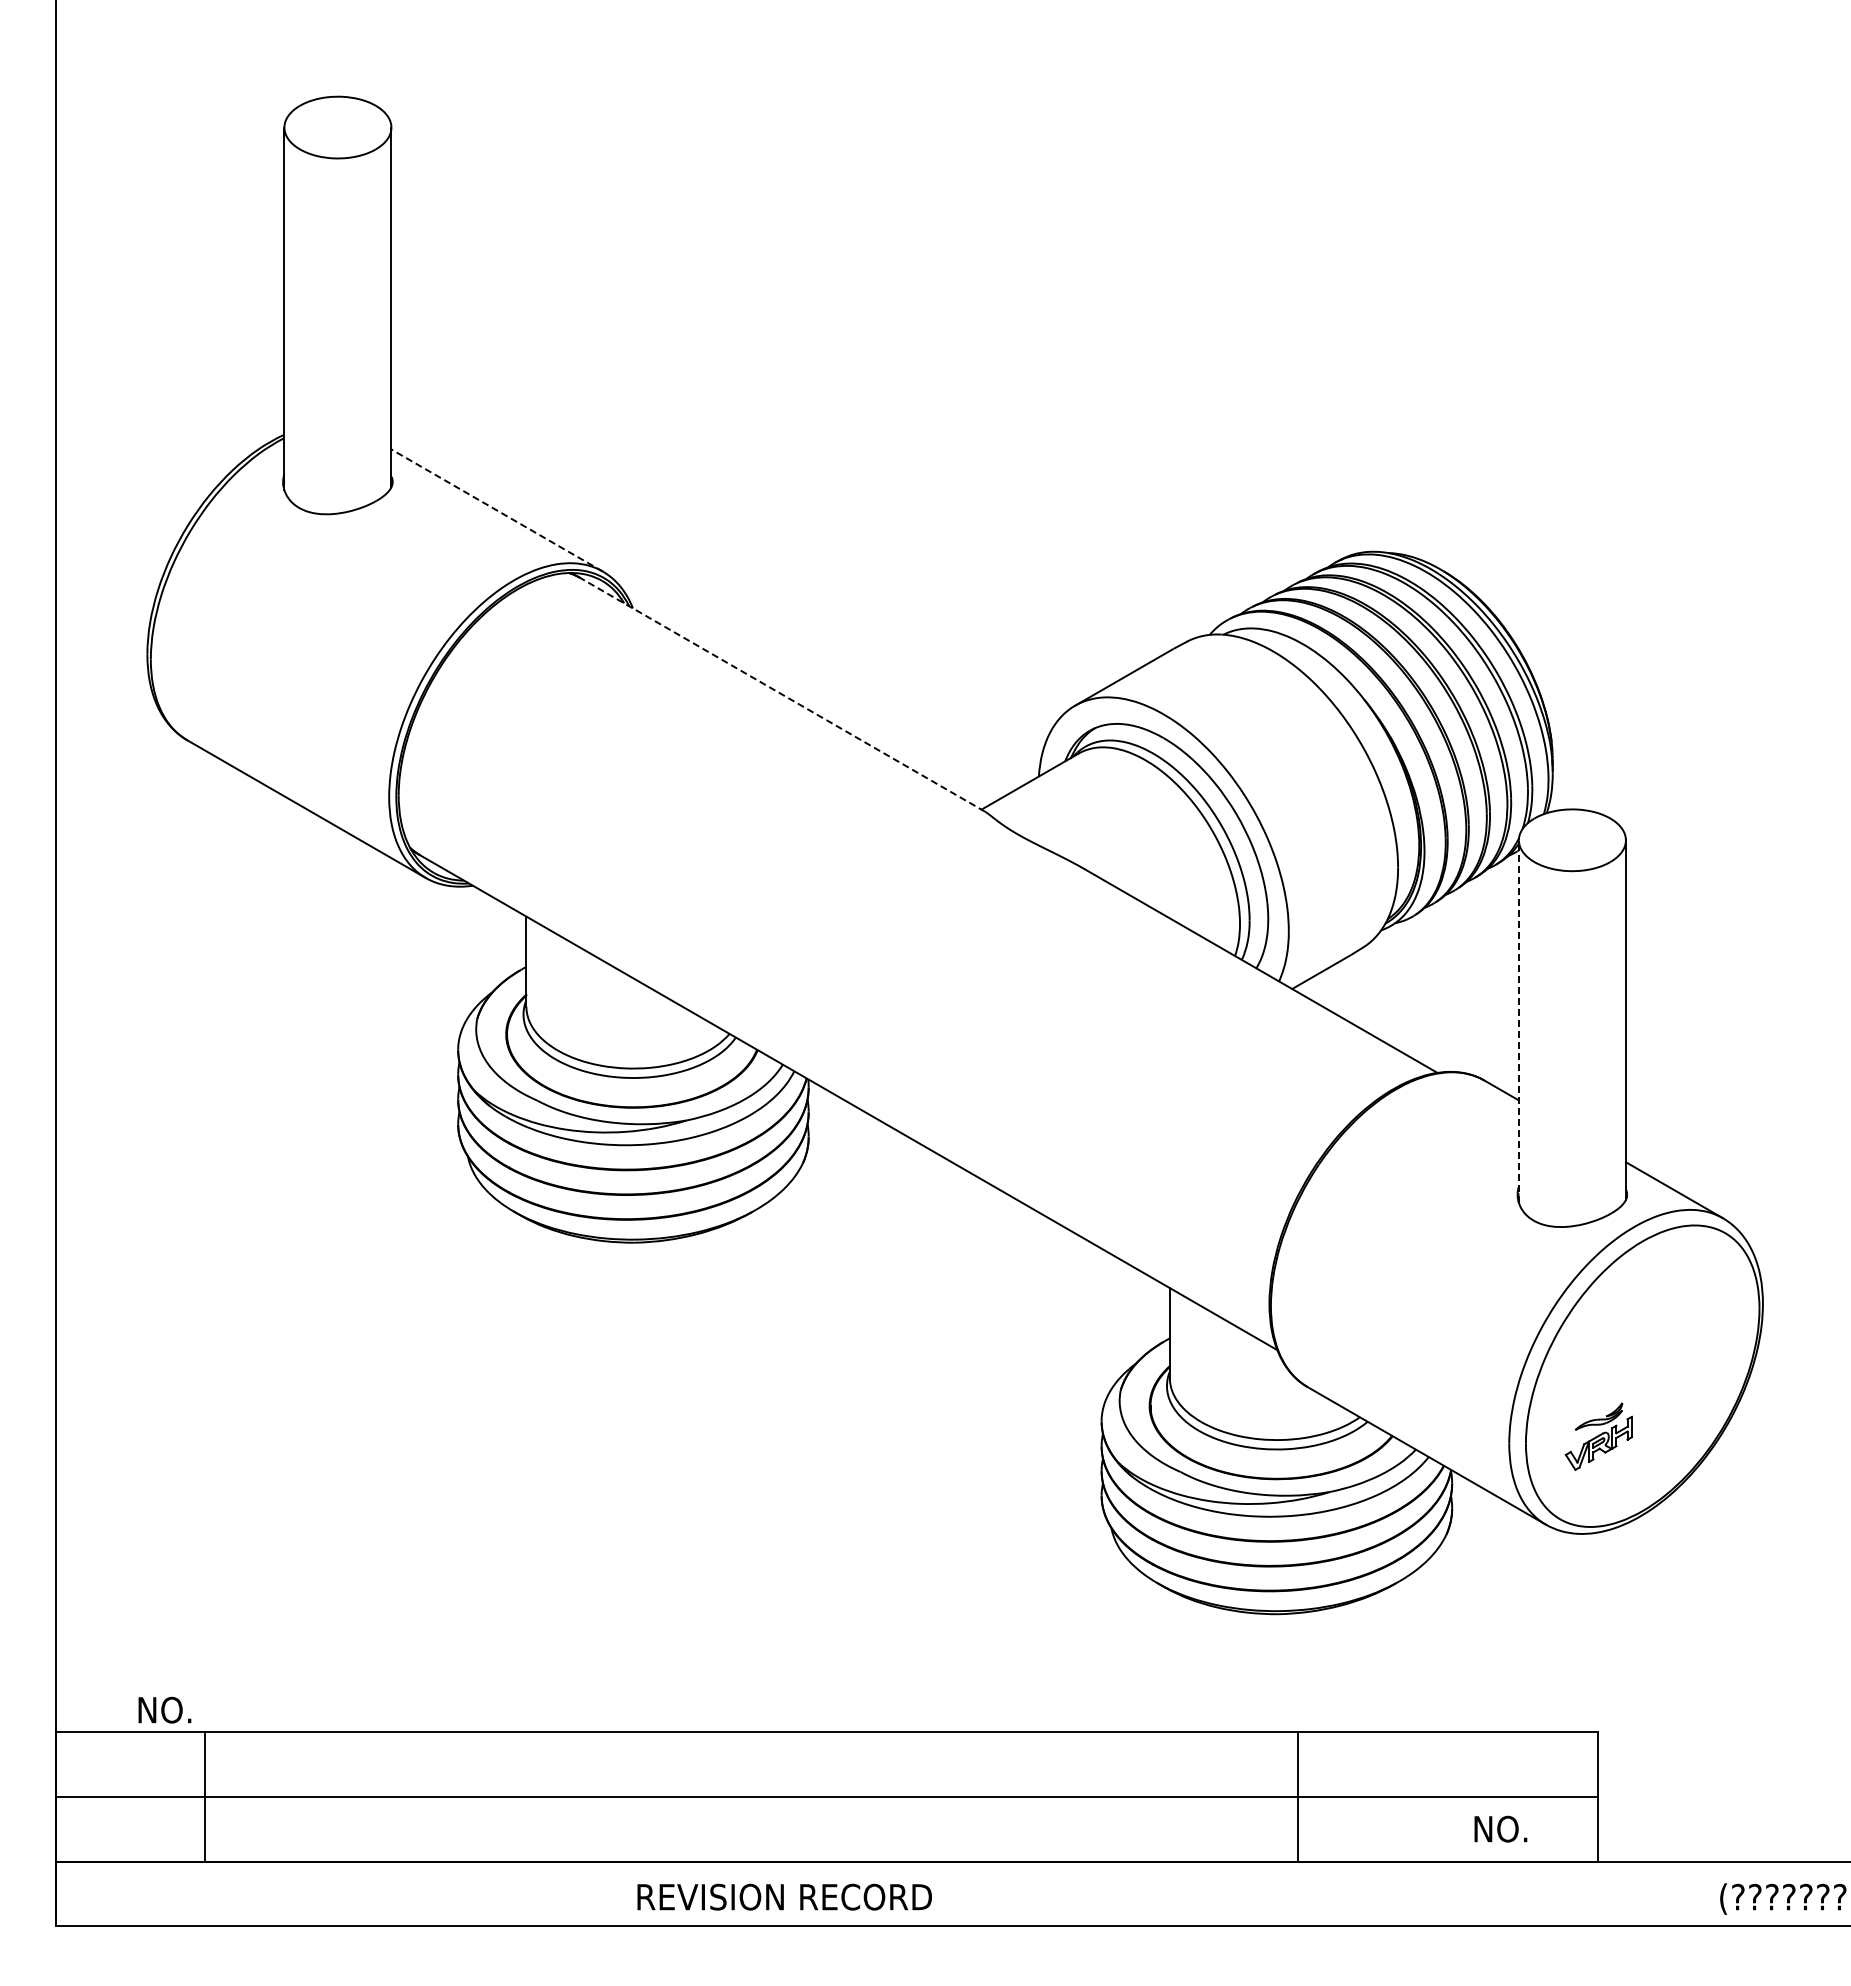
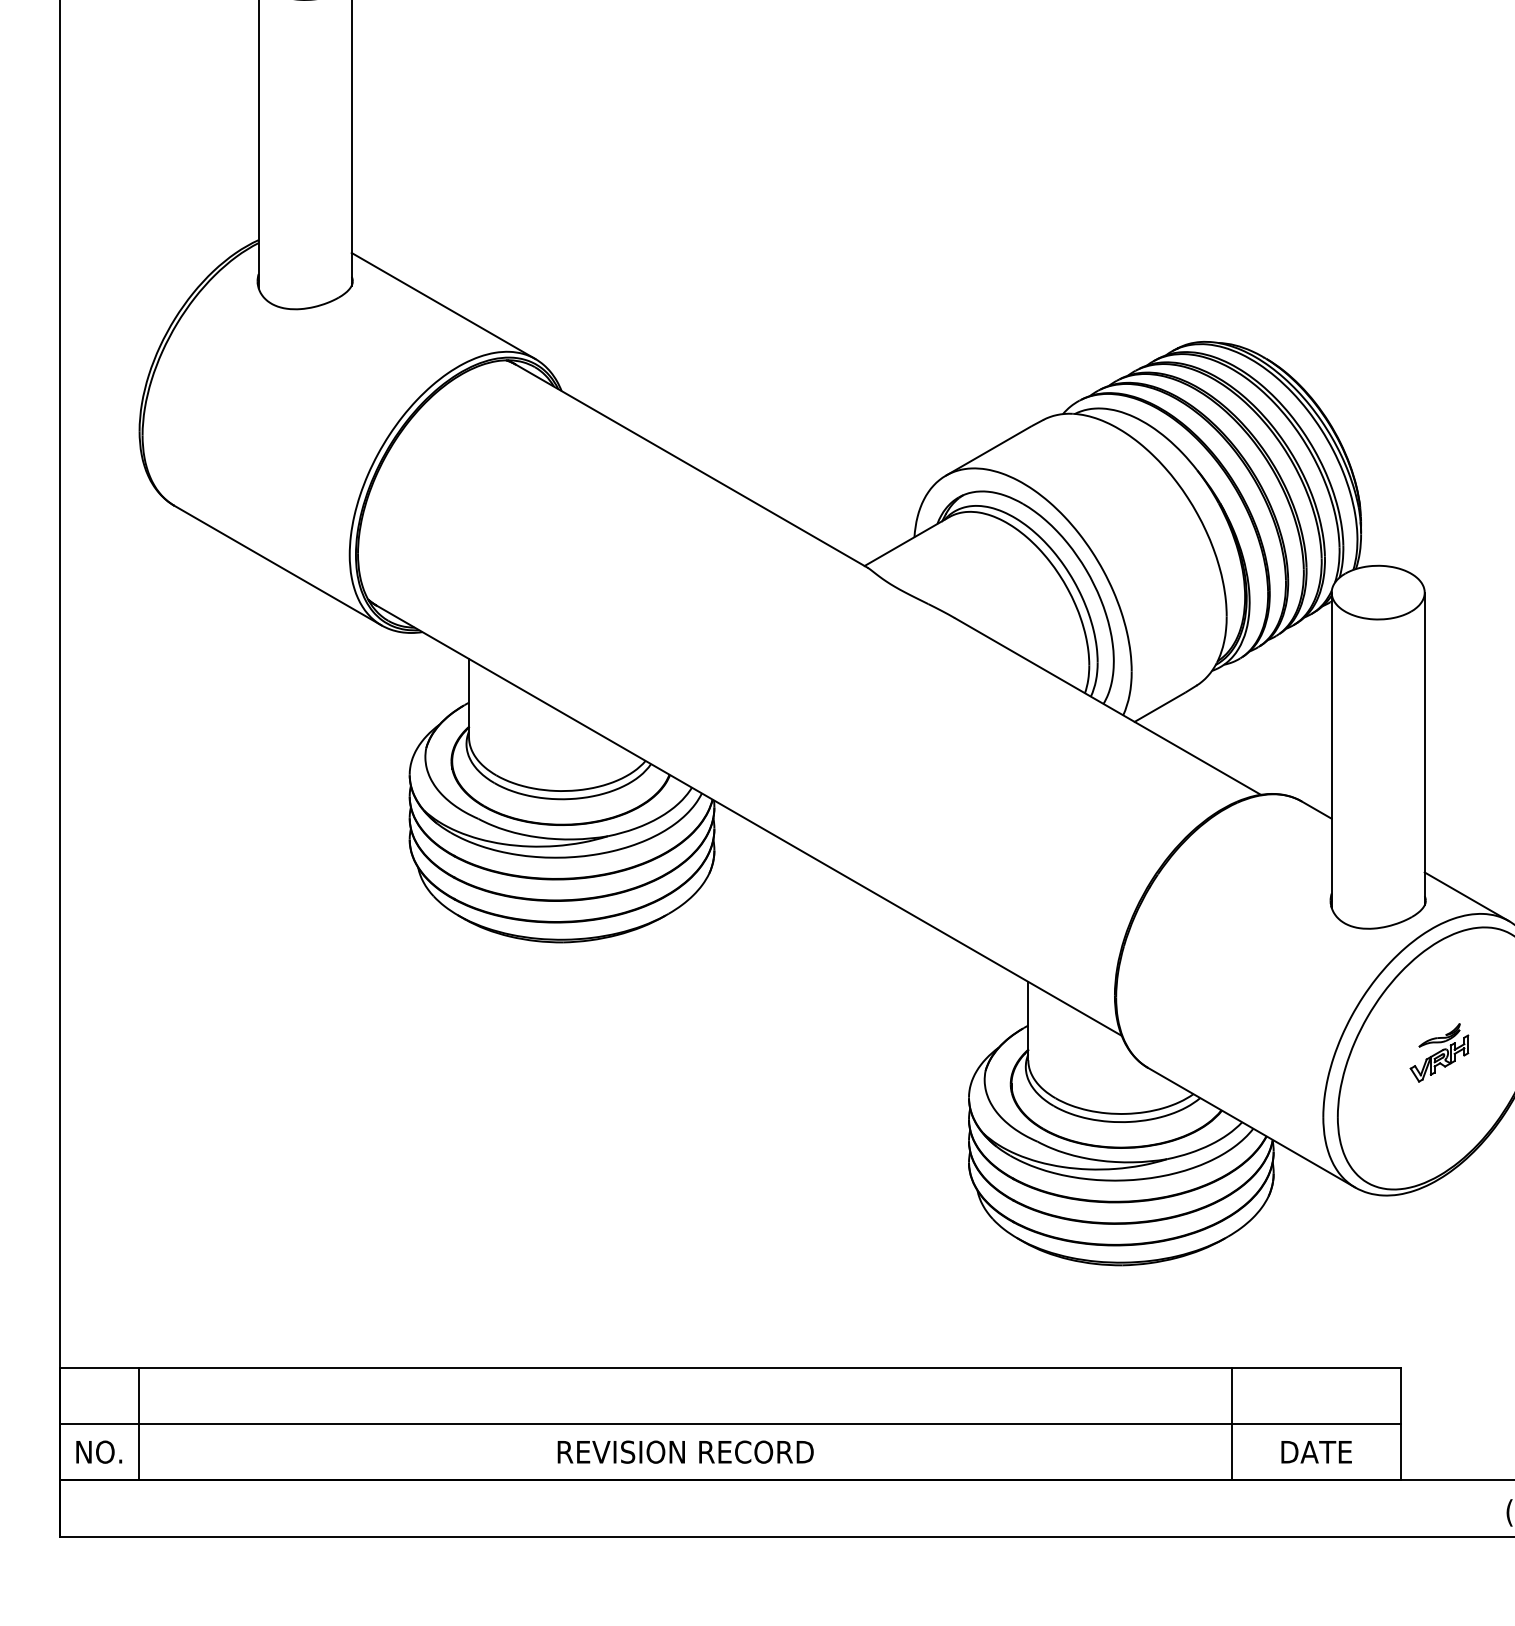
line: (496, 510) -> (443, 305), dashed -> solid
line: (782, 694) -> (691, 465), dashed -> solid
line: (1518, 1021) -> (1331, 750), dashed -> solid
part: (1598, 1436) -> (1439, 1052), moved
text: (164, 1709) -> (98, 1451), moved
line: (205, 1796) -> (138, 1423), moved
line: (1297, 1796) -> (1231, 1423), moved
text: (1501, 1828) -> (1316, 1451), NO. -> DATE
text: (784, 1896) -> (685, 1451), moved

